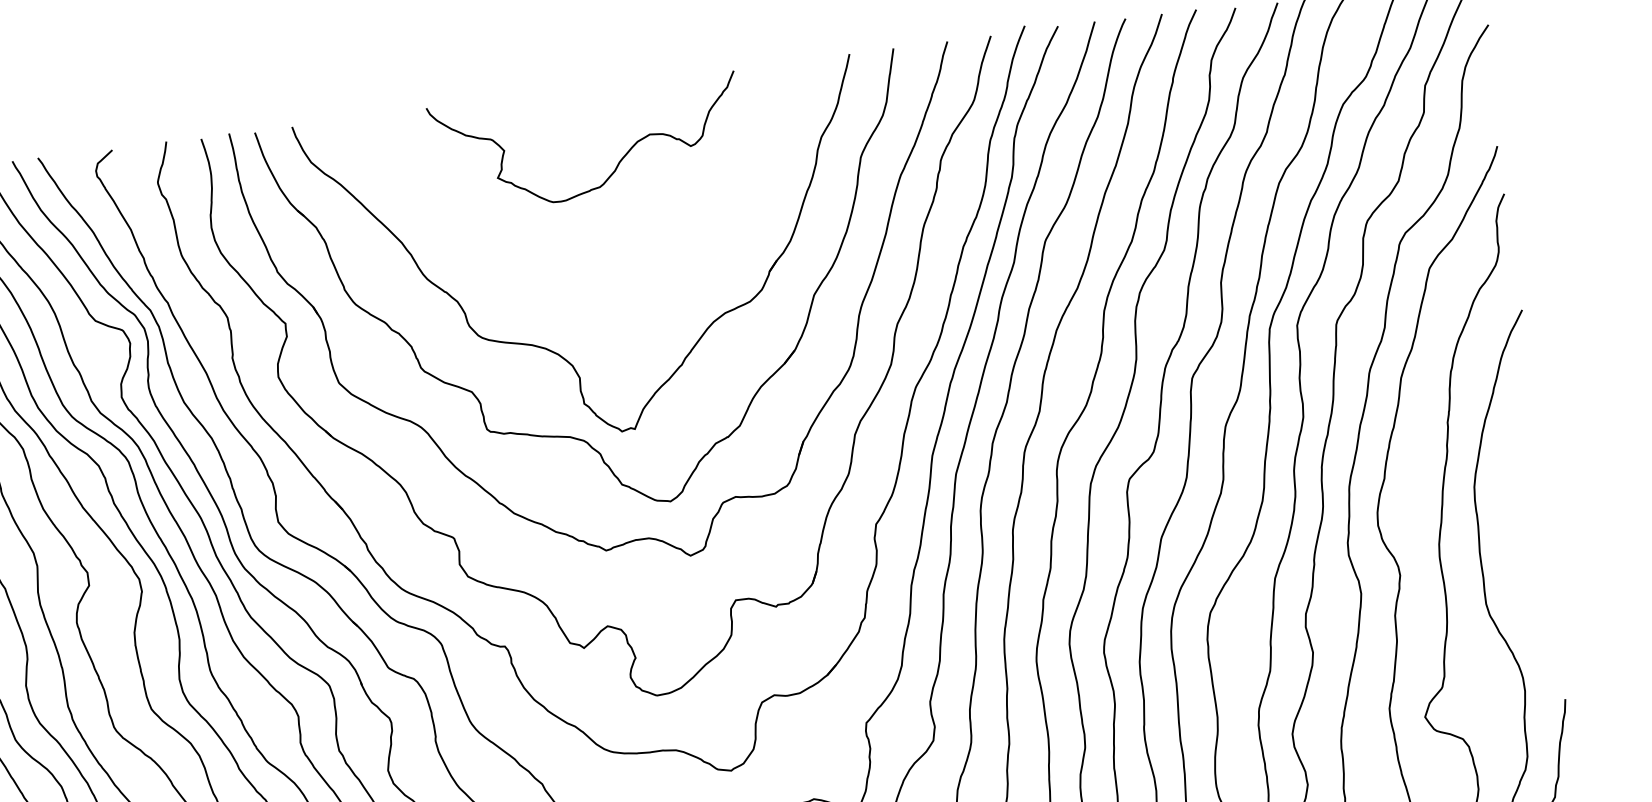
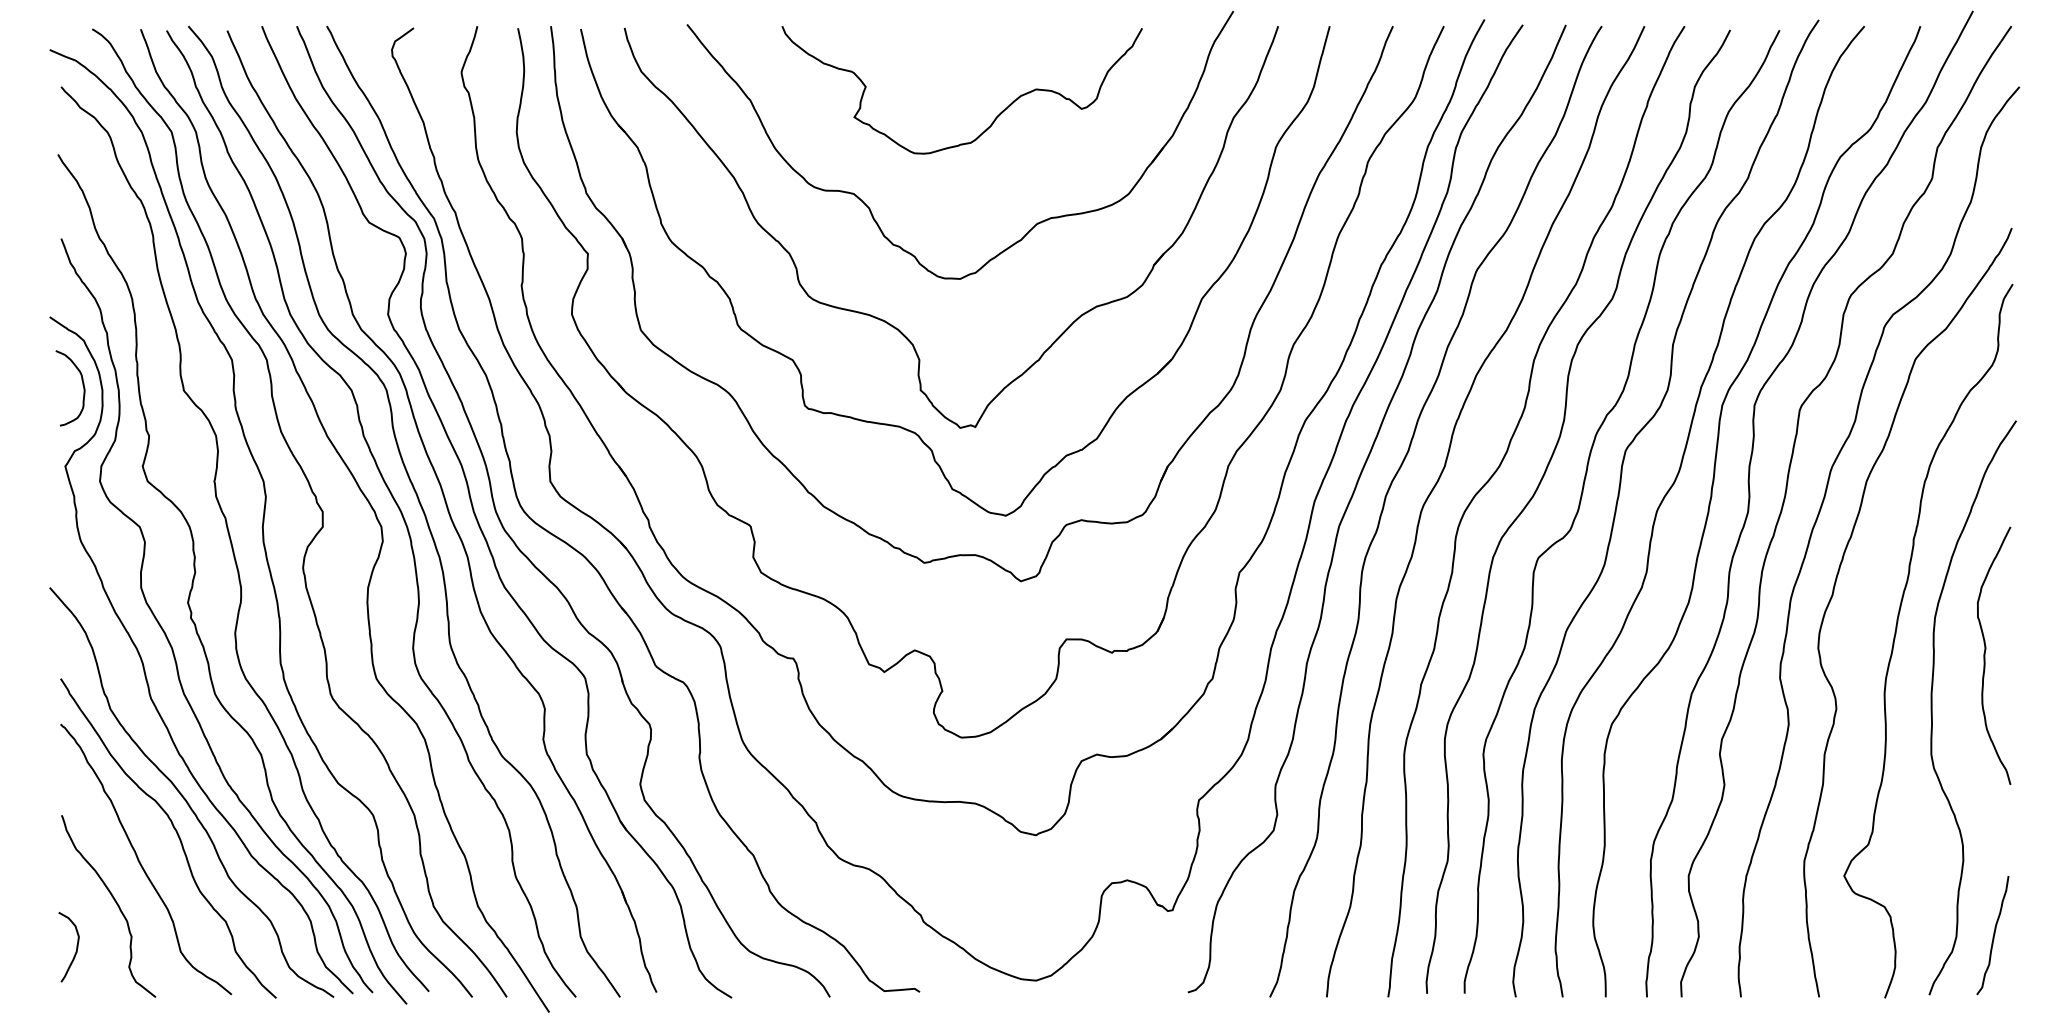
part: (659, 254) -> (1029, 229), added
curve: (1521, 513) -> (1985, 655), added

